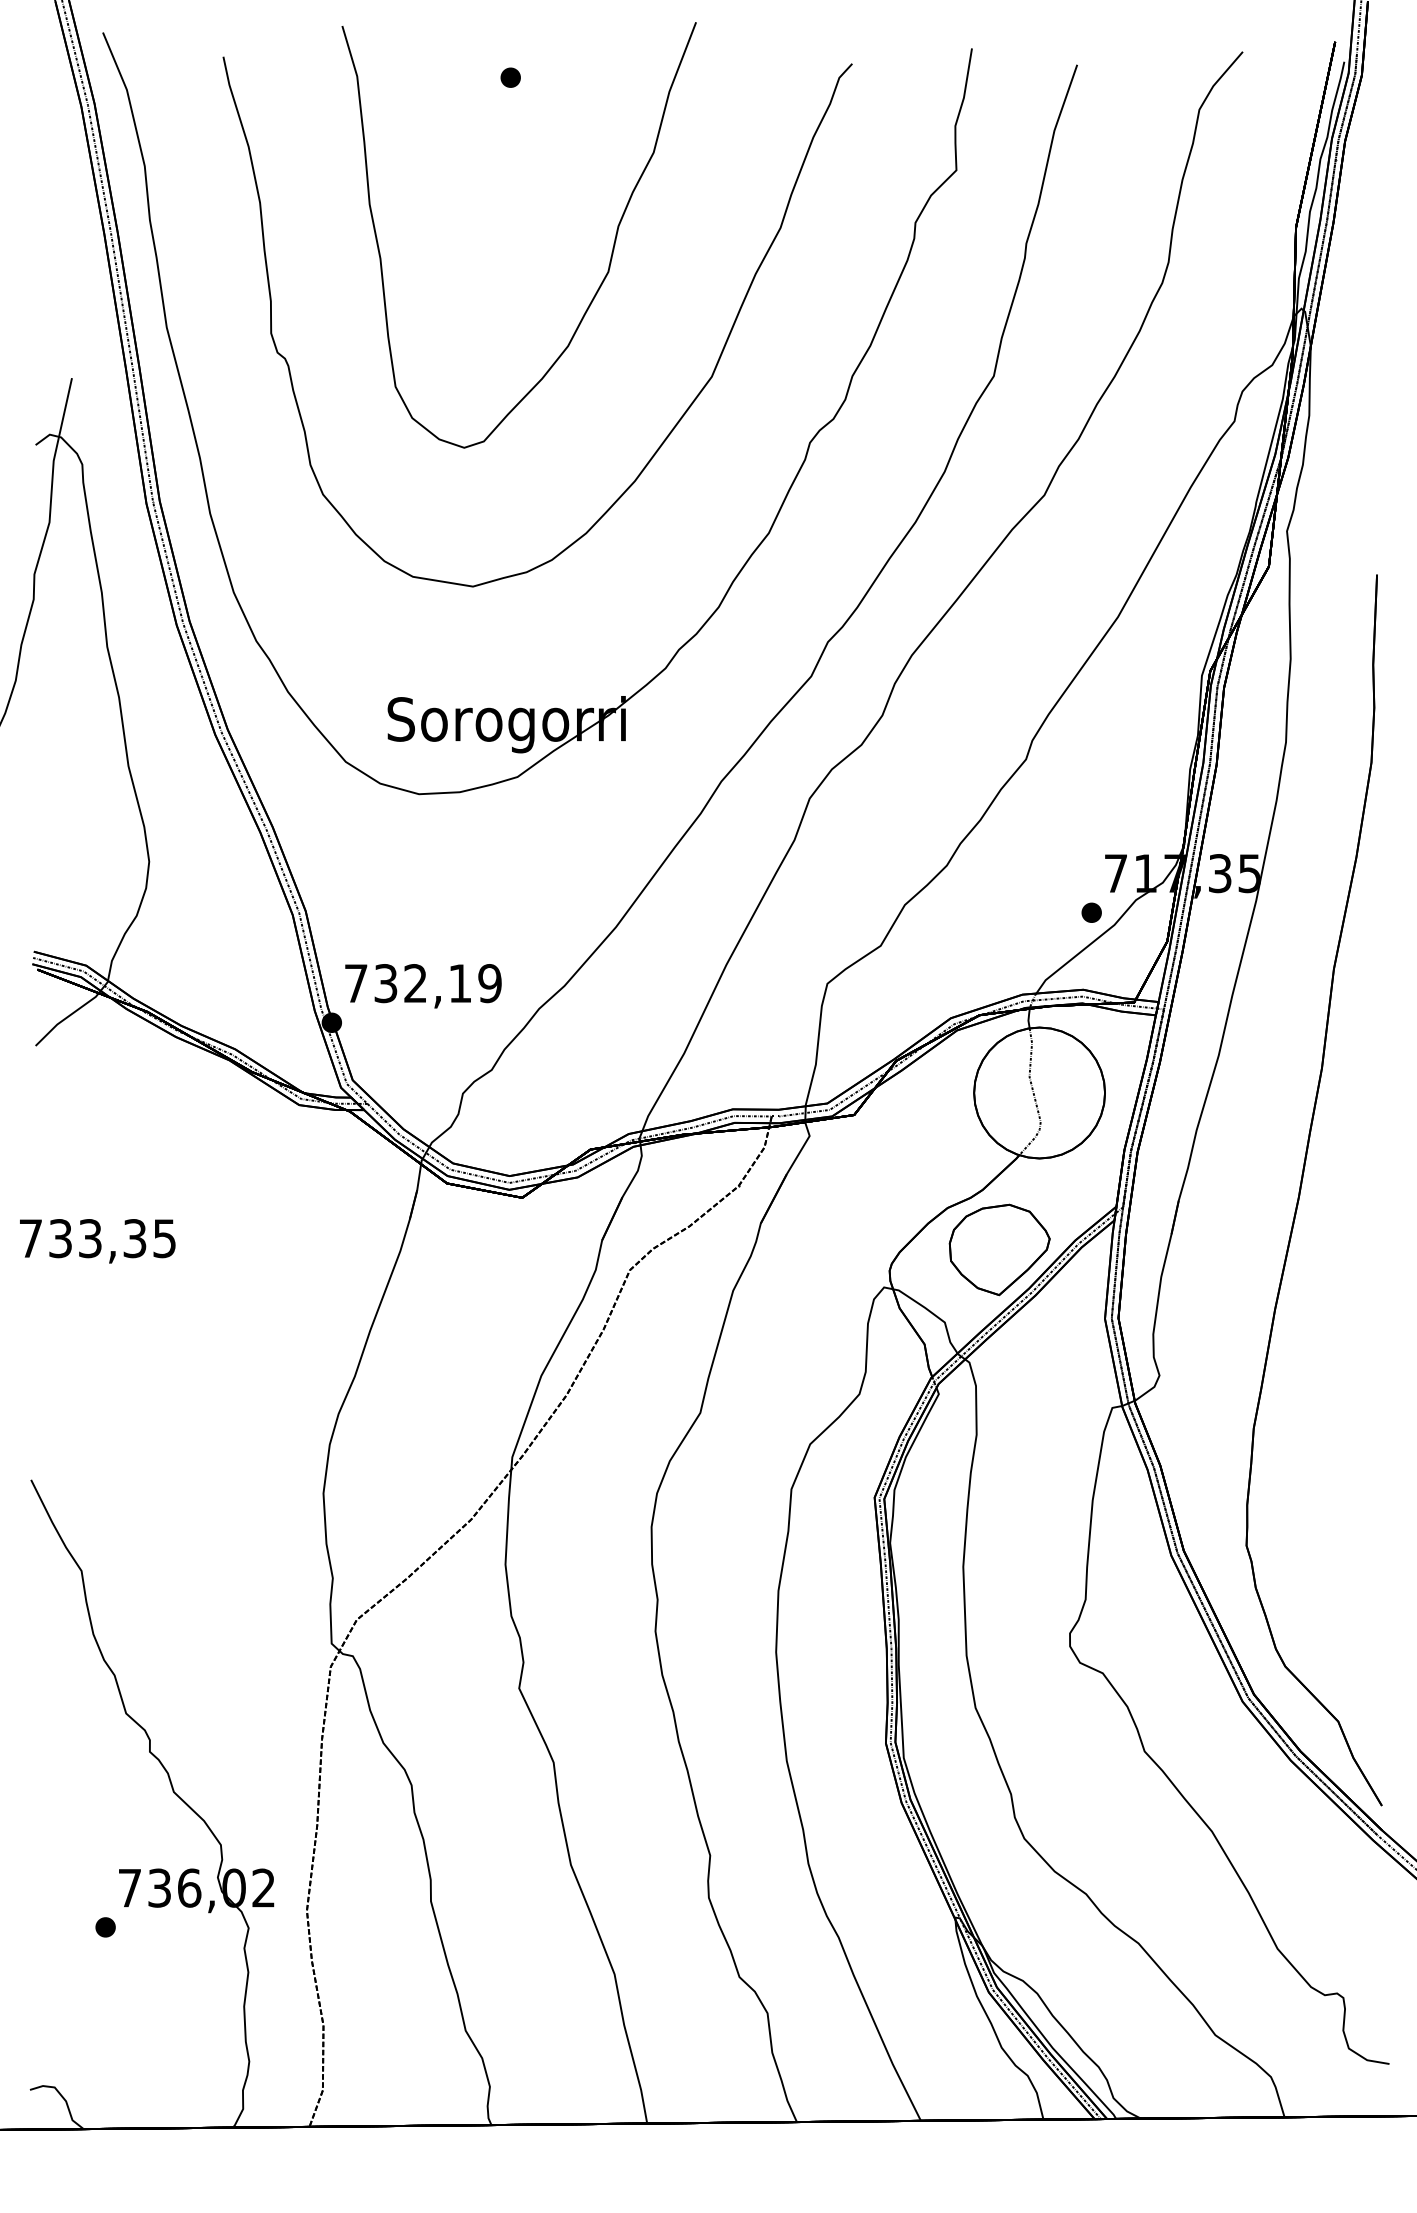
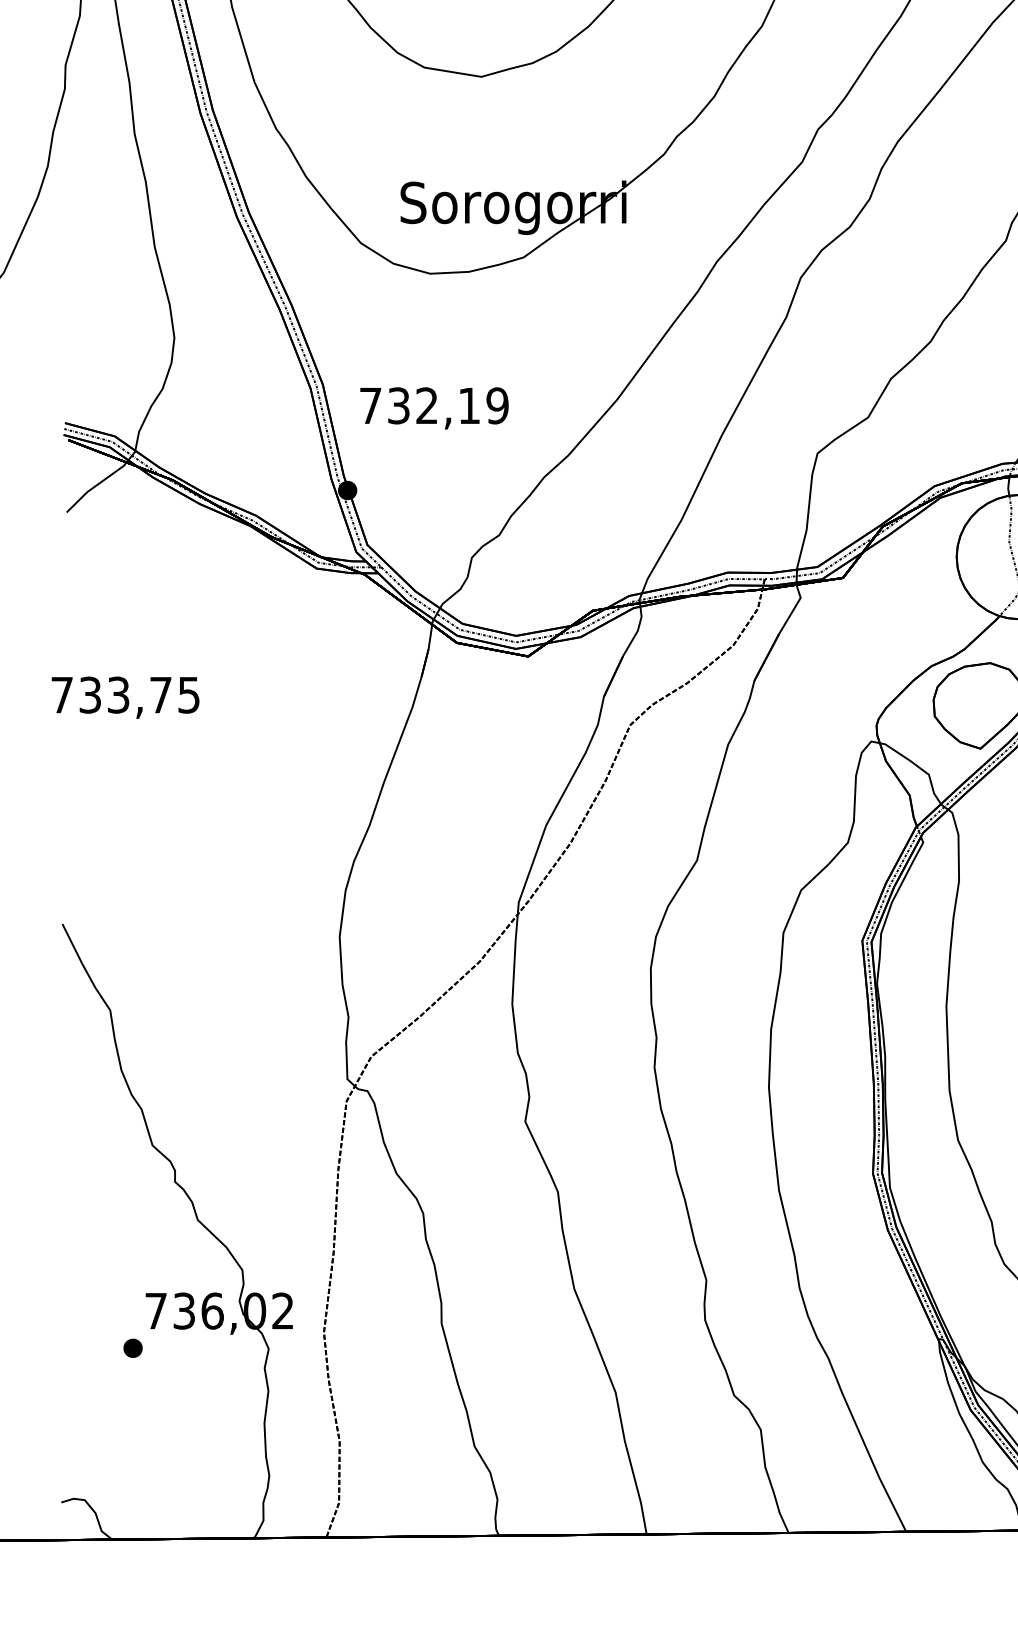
text: (423, 986) -> (434, 408), moved
text: (134, 1238) -> (160, 695), 733,35 -> 733,75

